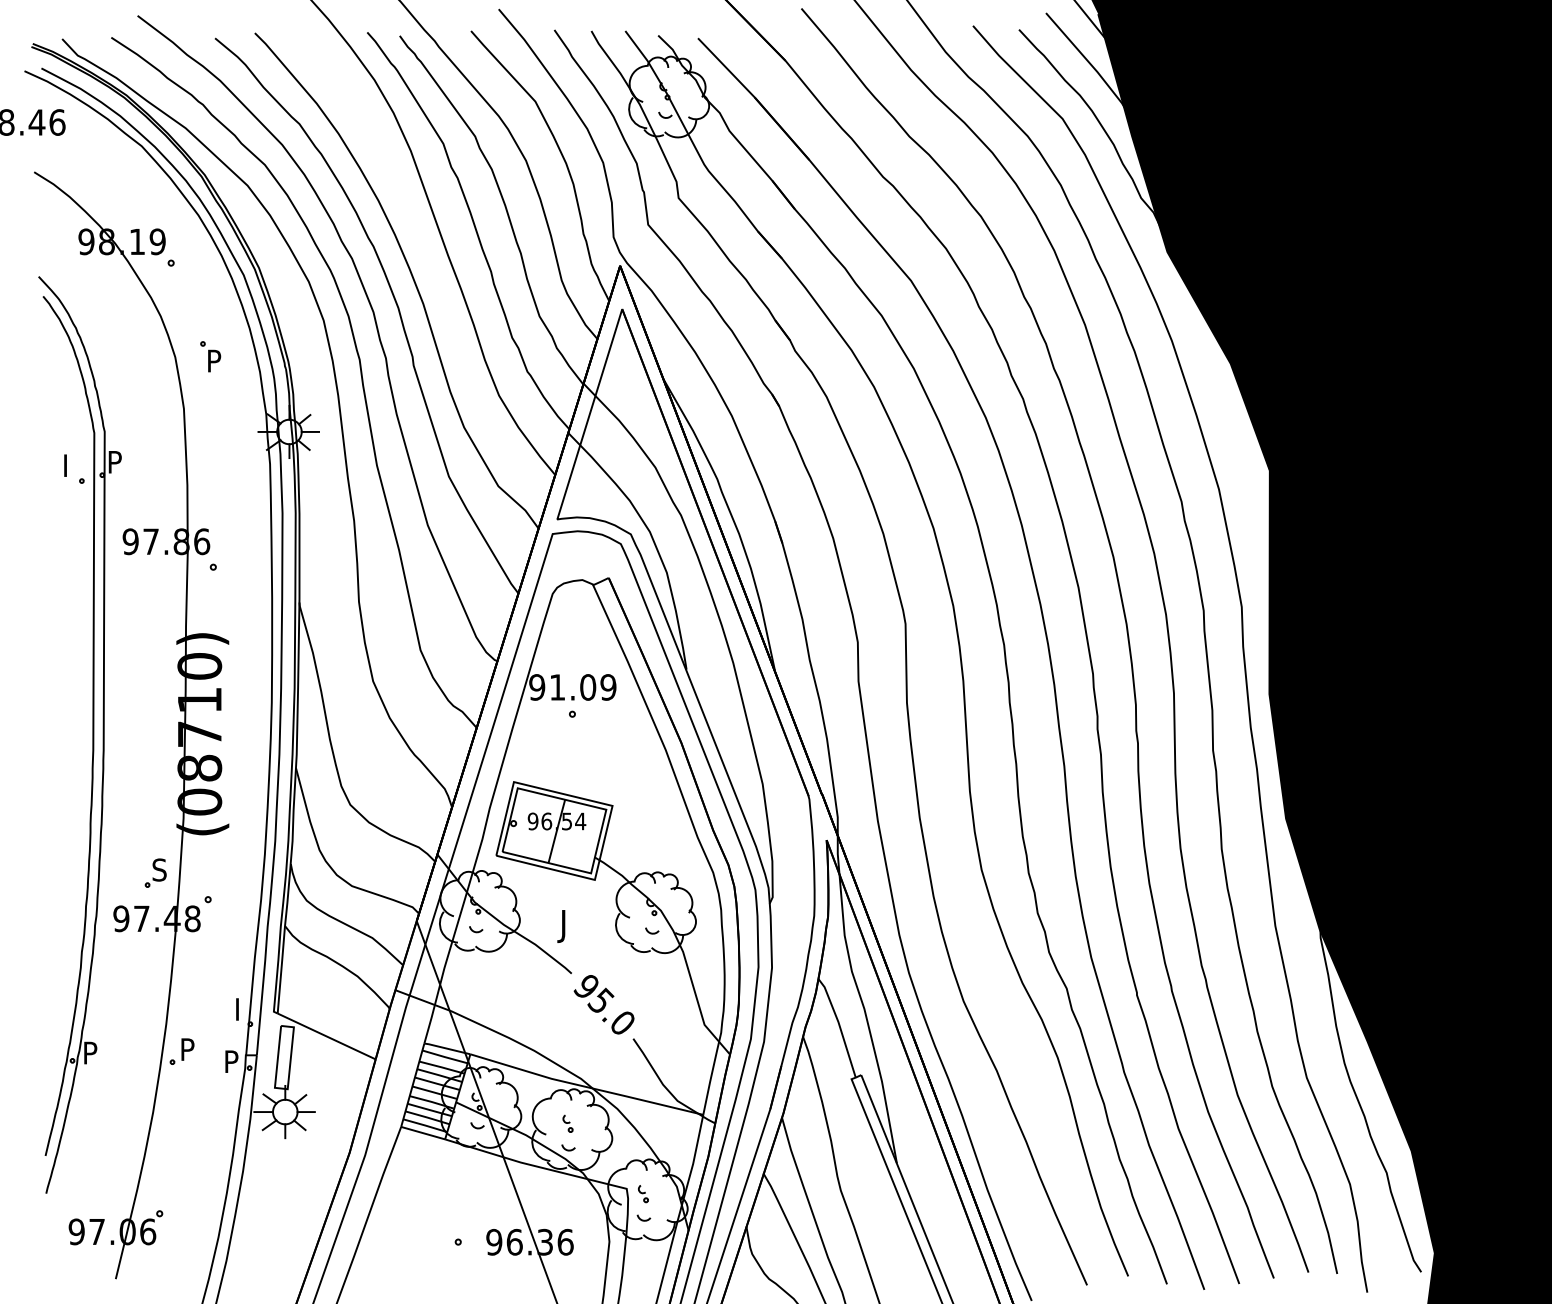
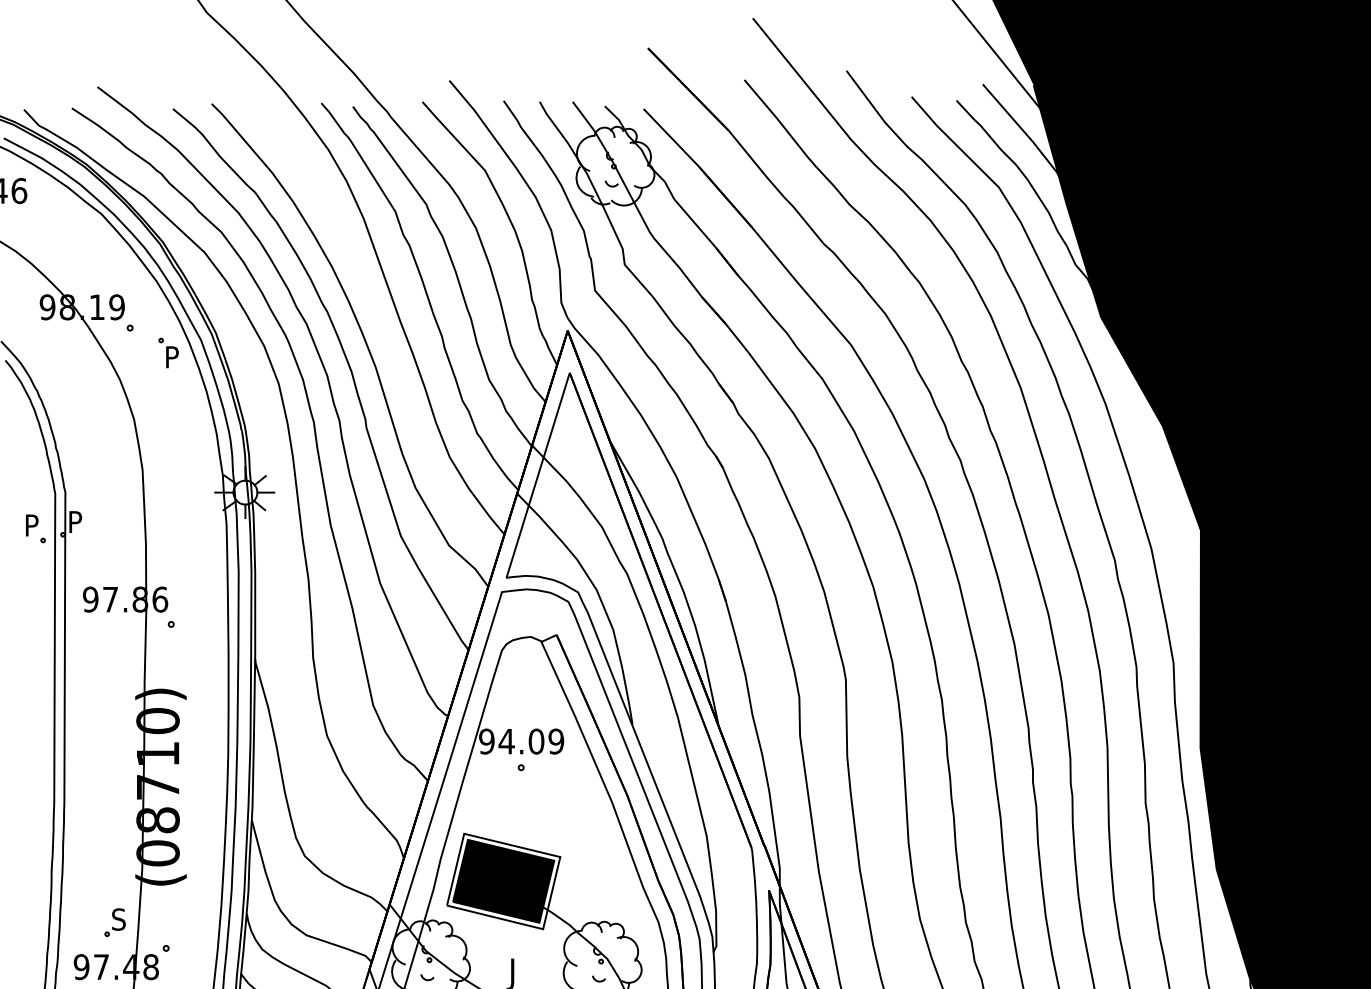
part: (210, 356) -> (168, 352), moved
text: (72, 460) -> (33, 520), I -> P
text: (557, 687) -> (506, 741), 91.09 -> 94.09
fill: (554, 830) -> (503, 881), added

